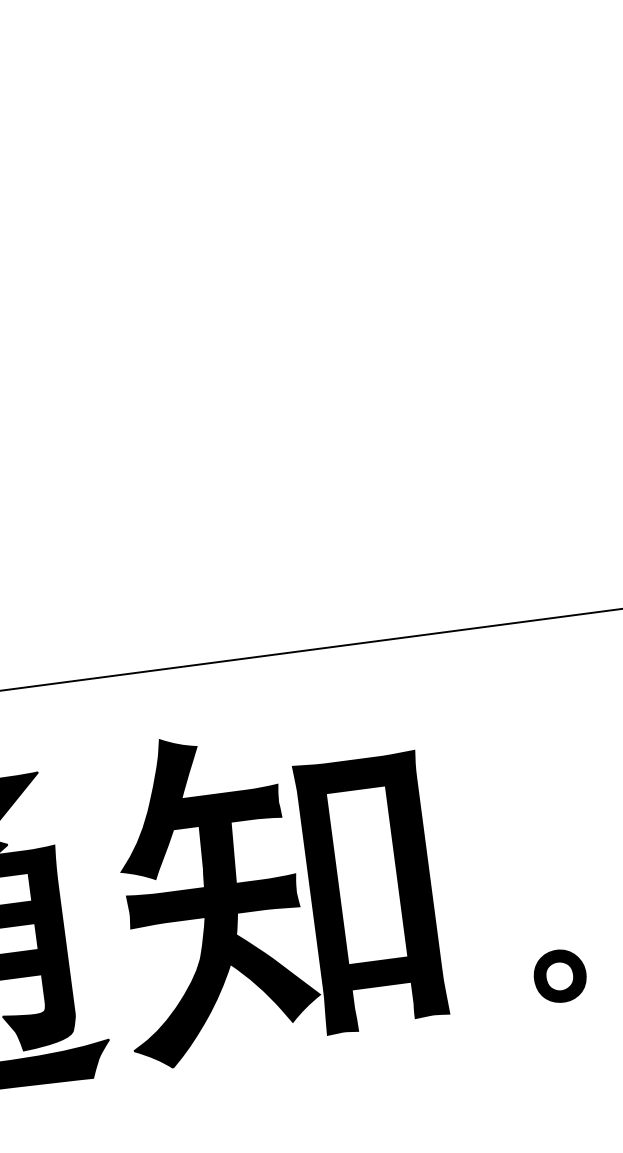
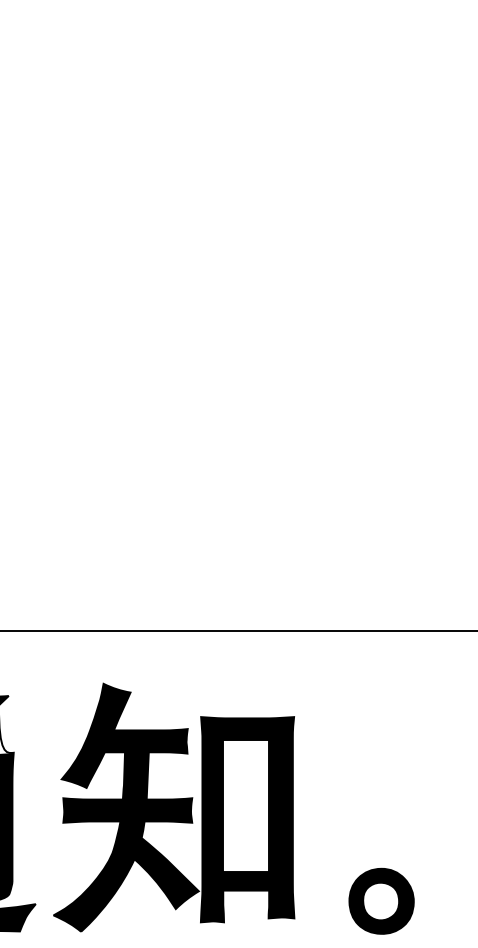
part: (559, 975) -> (381, 900), size x1.67

